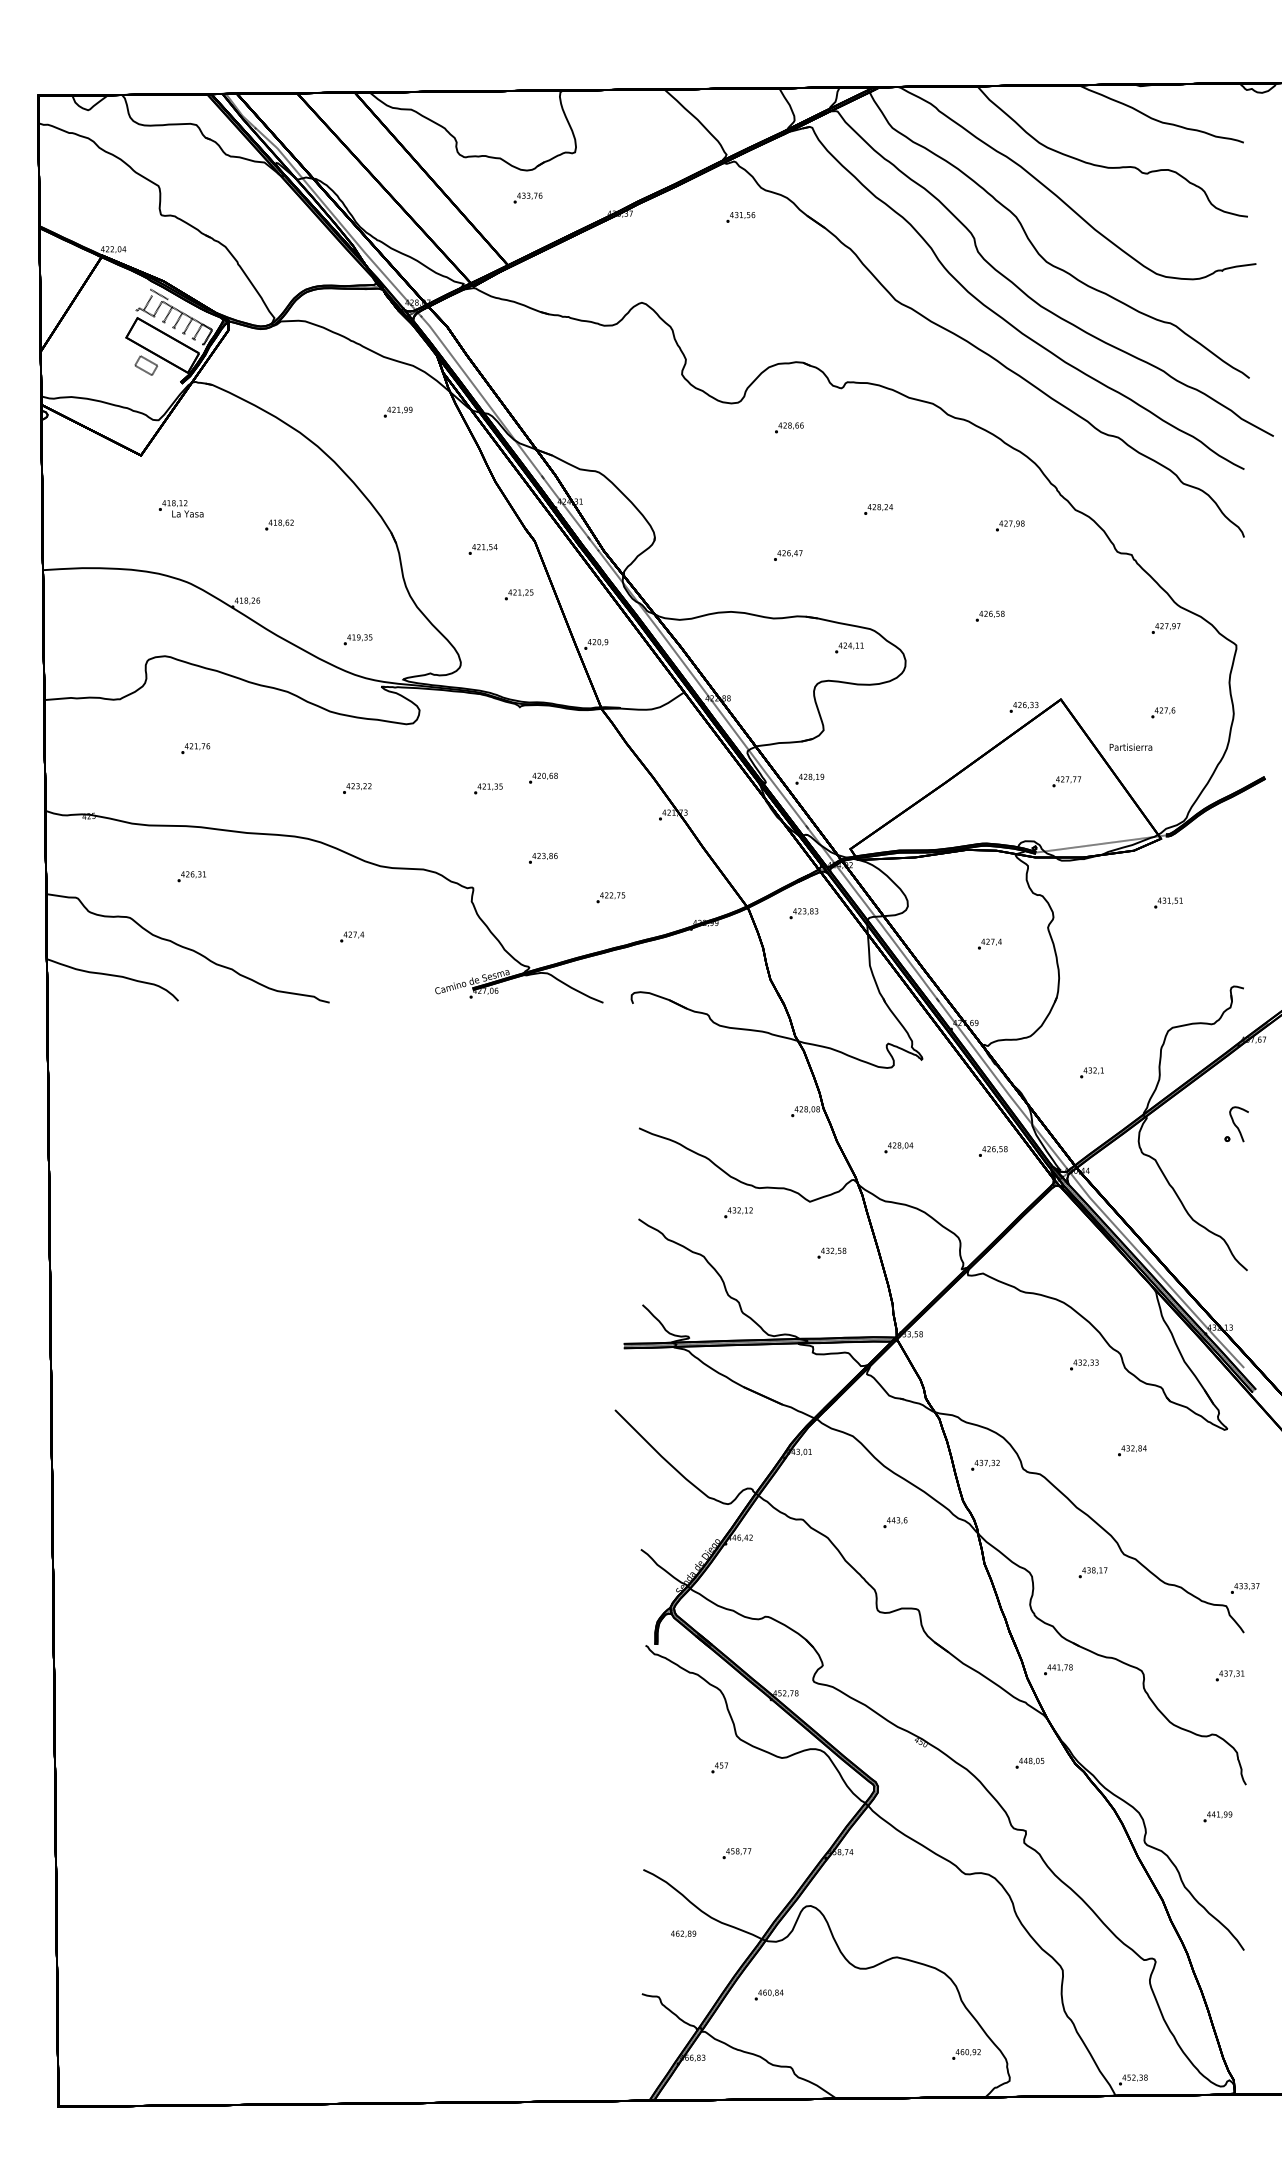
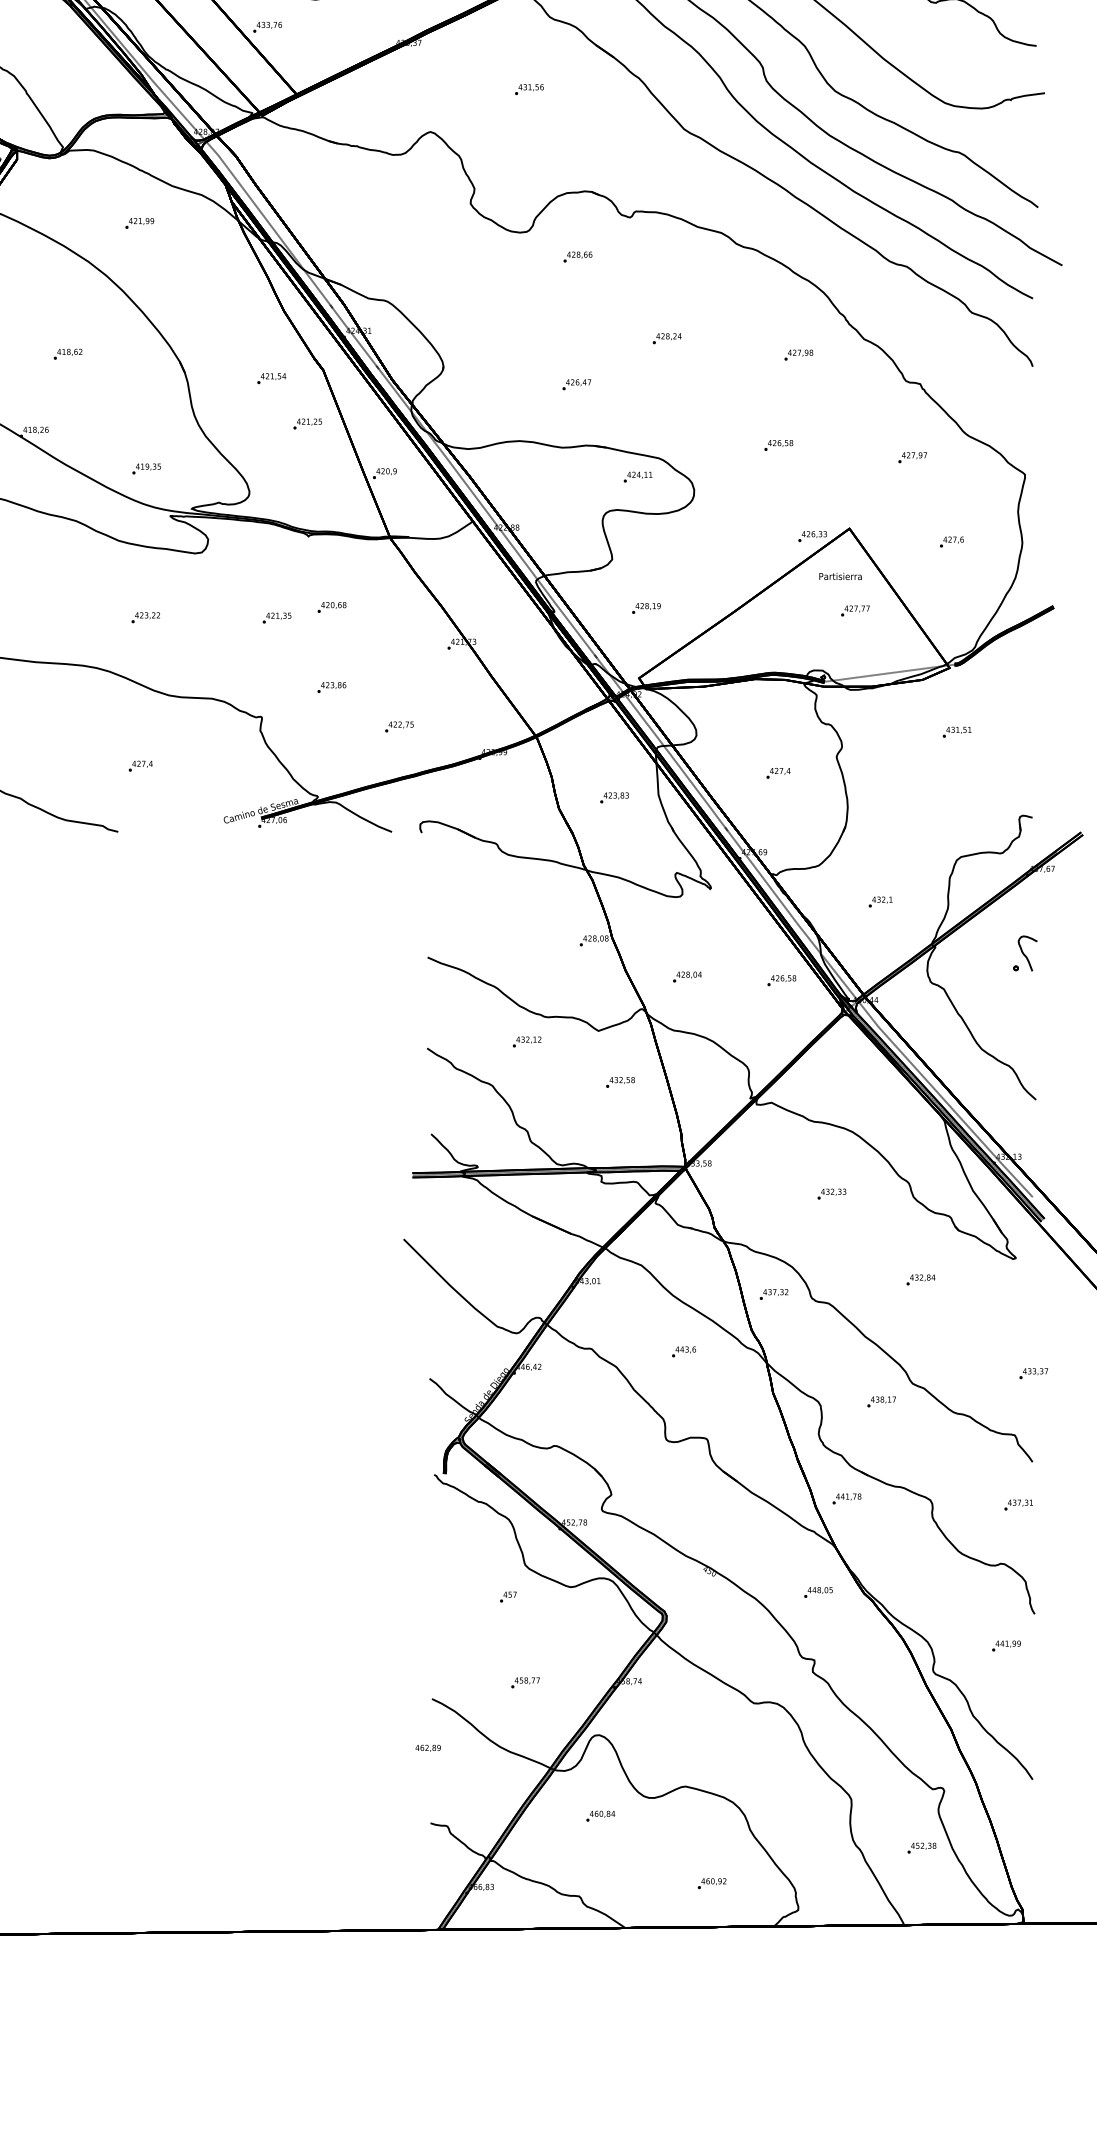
text: (527, 197) -> (267, 26), moved
text: (740, 217) -> (529, 89), moved
text: (397, 411) -> (139, 222), moved
text: (1165, 628) -> (912, 457), moved
text: (1130, 746) -> (840, 575), moved
text: (809, 778) -> (646, 607), moved
text: (803, 913) -> (614, 797), moved
text: (1084, 1364) -> (832, 1193), moved
text: (1244, 1588) -> (1033, 1373), moved
text: (683, 1933) -> (428, 1747), moved
text: (768, 1994) -> (600, 1815), moved
text: (966, 2054) -> (712, 1883), moved
text: (1133, 2079) -> (922, 1847), moved

